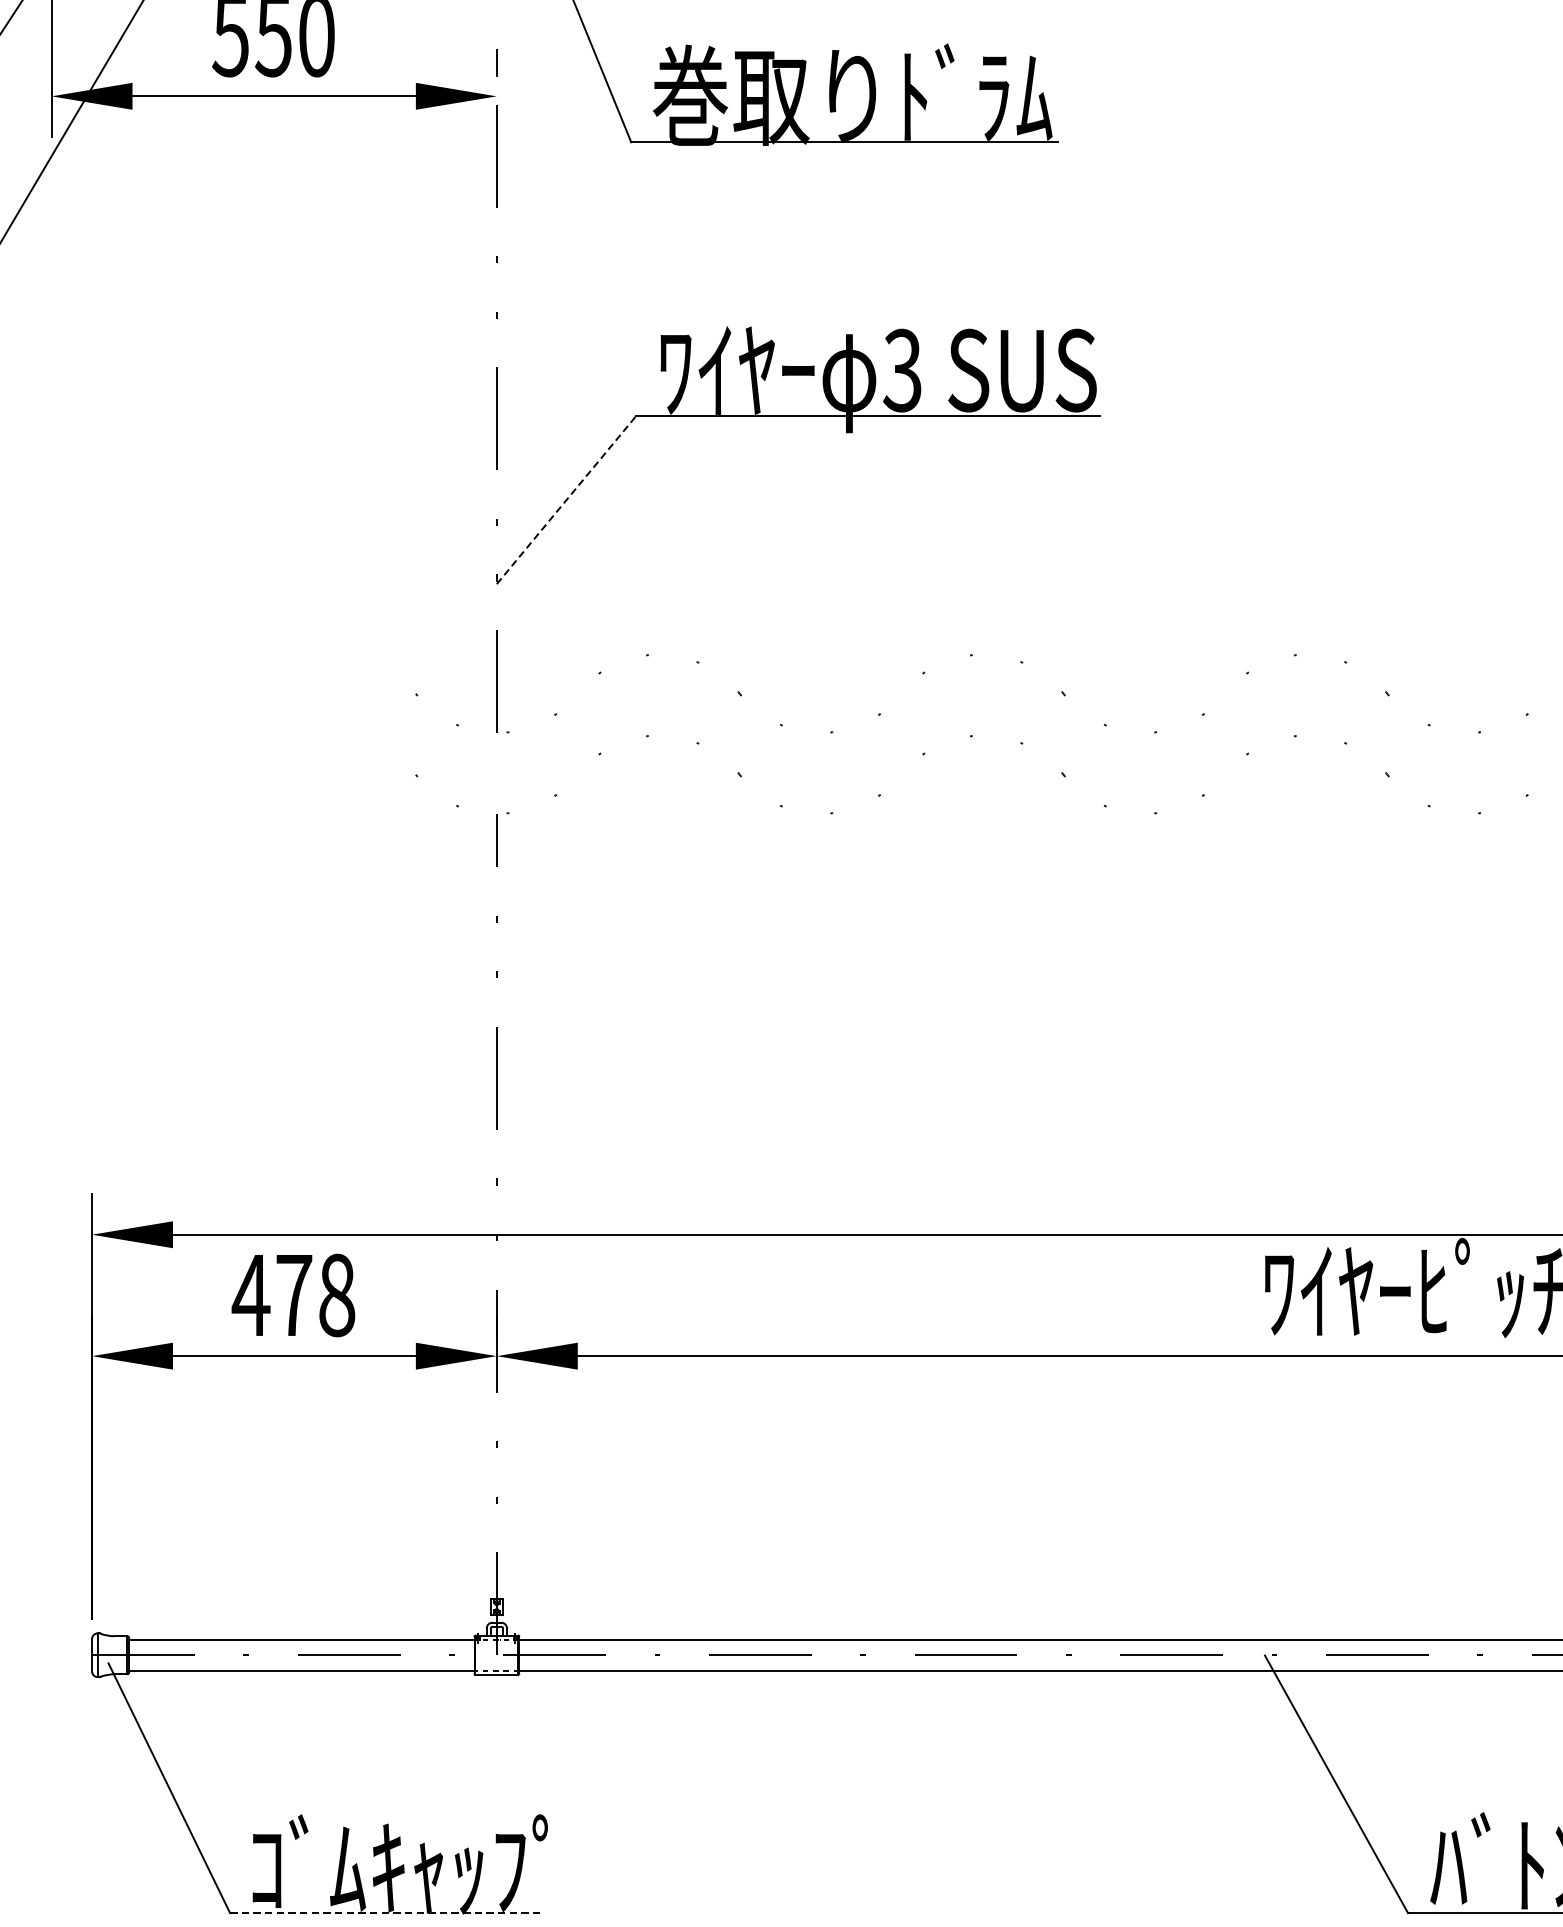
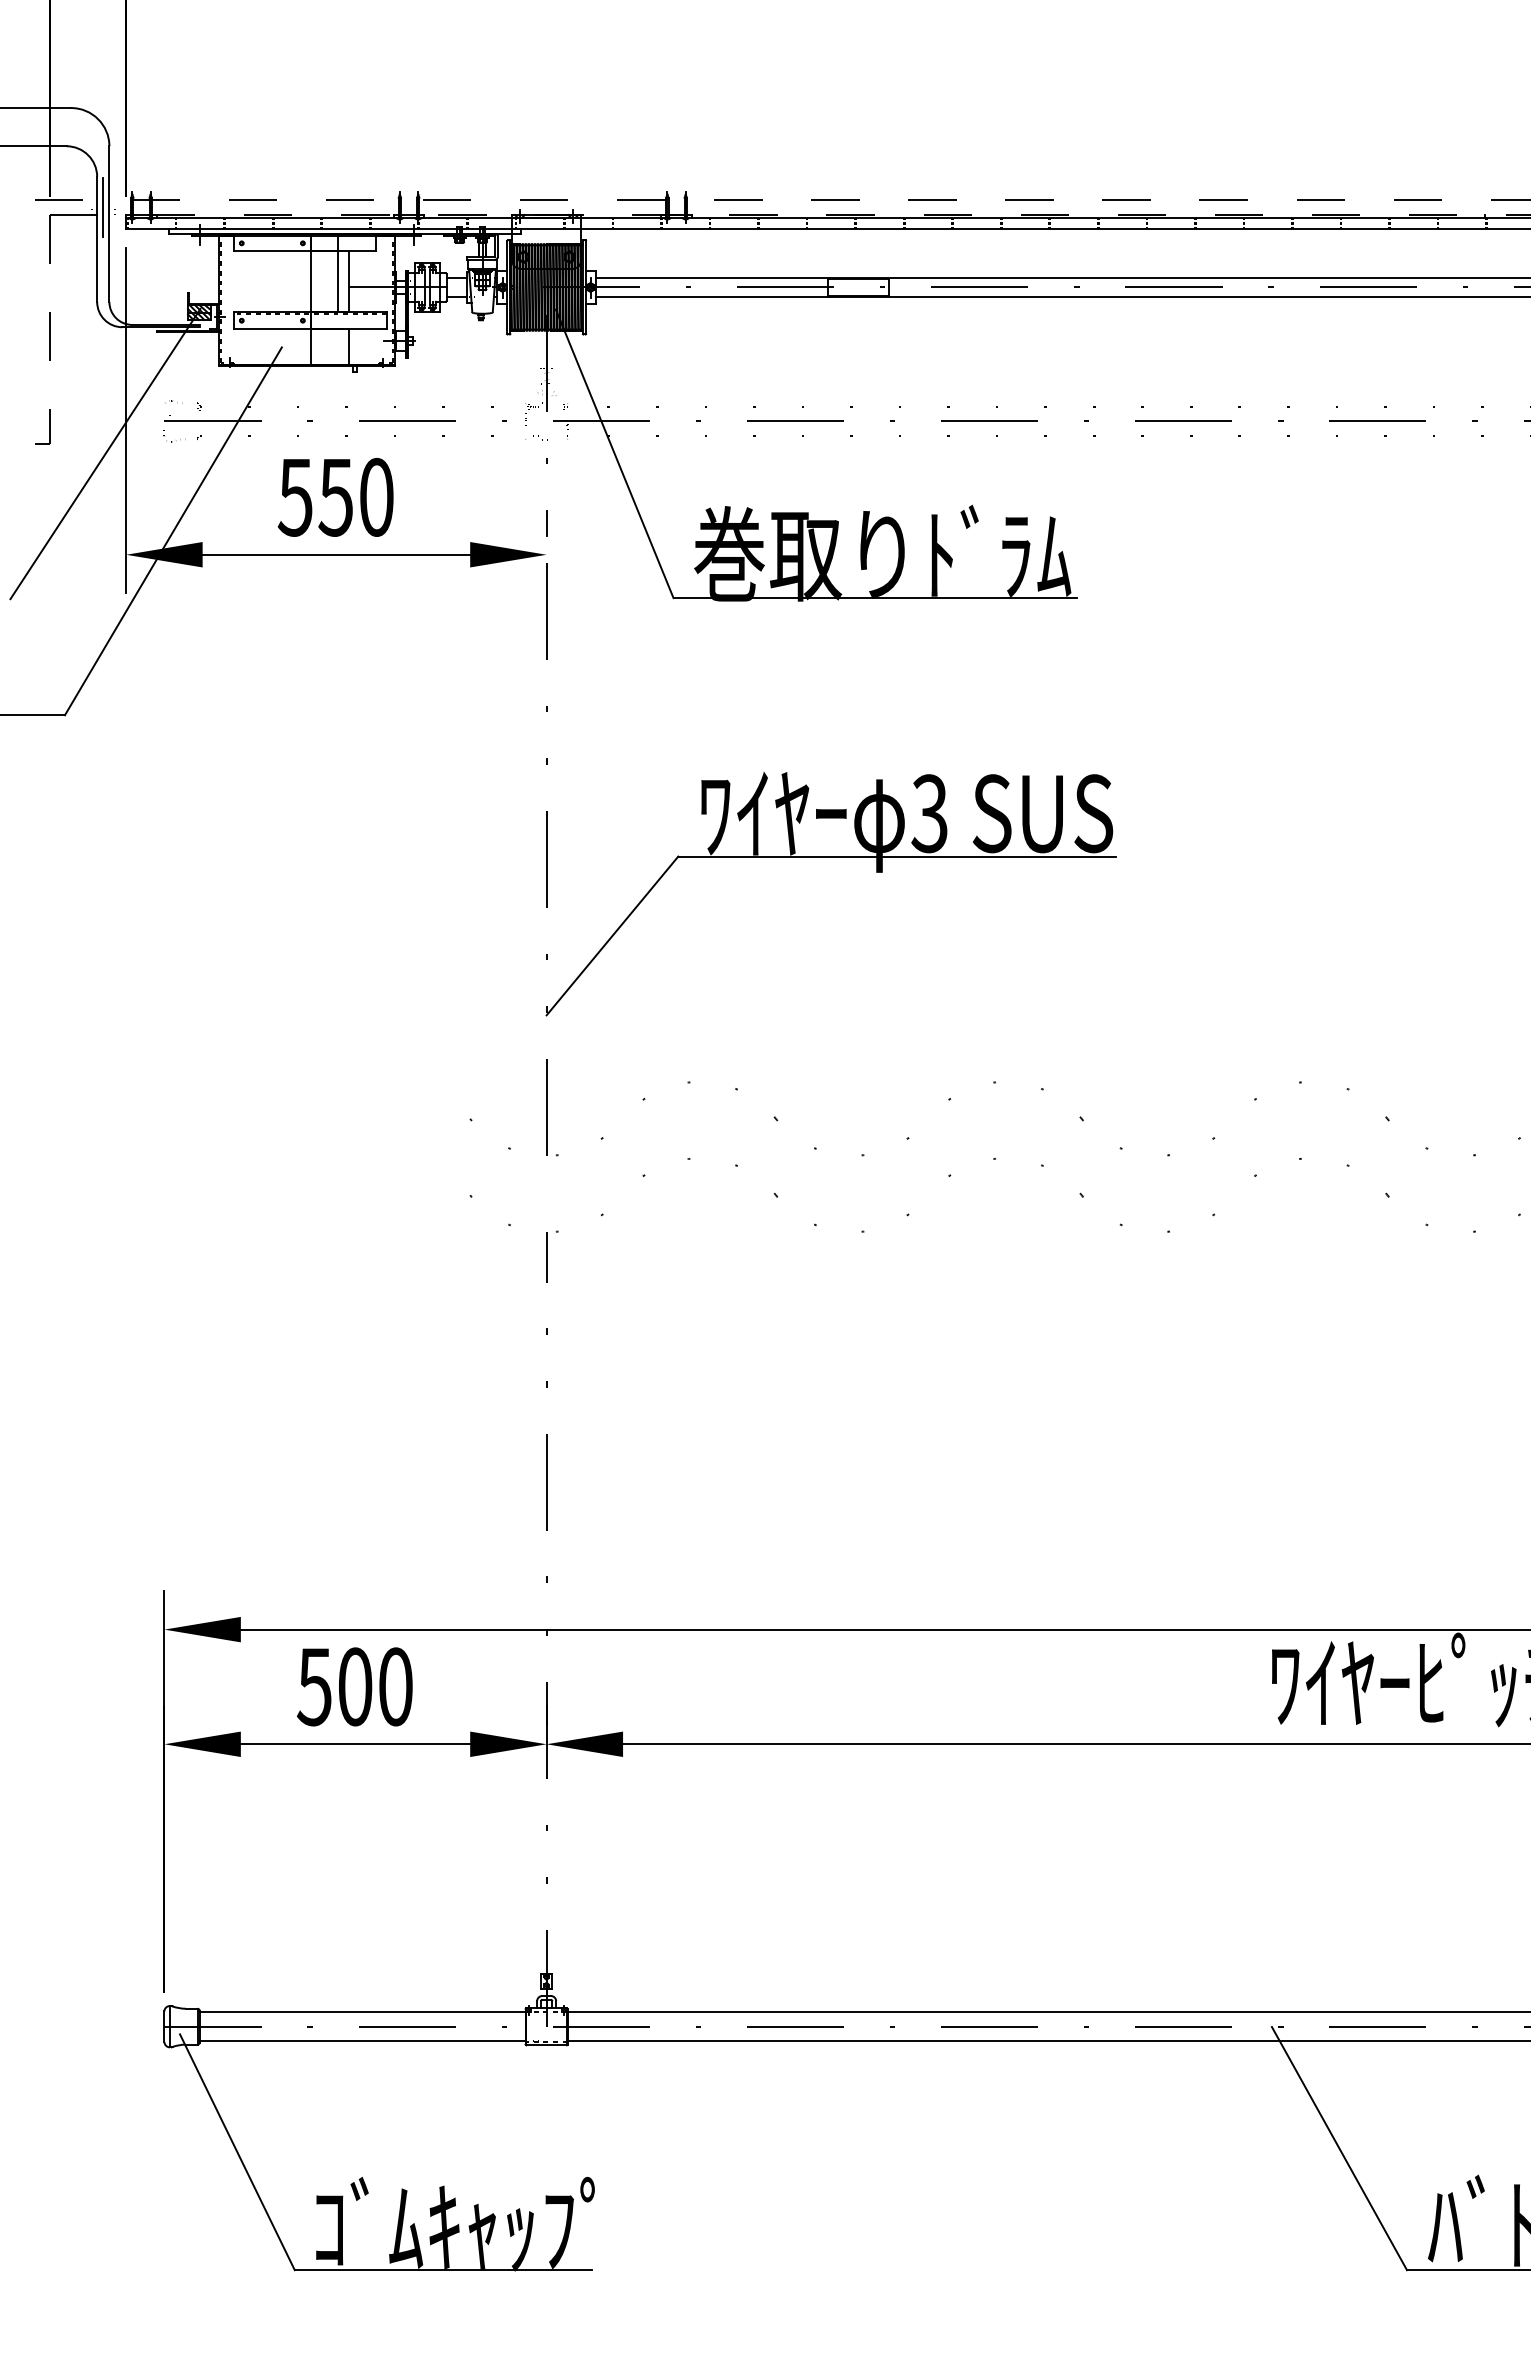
line: (566, 499) -> (612, 935), dashed -> solid
text: (293, 1294) -> (354, 1686), 478 -> 500
line: (387, 1913) -> (443, 2270), dashed -> solid

